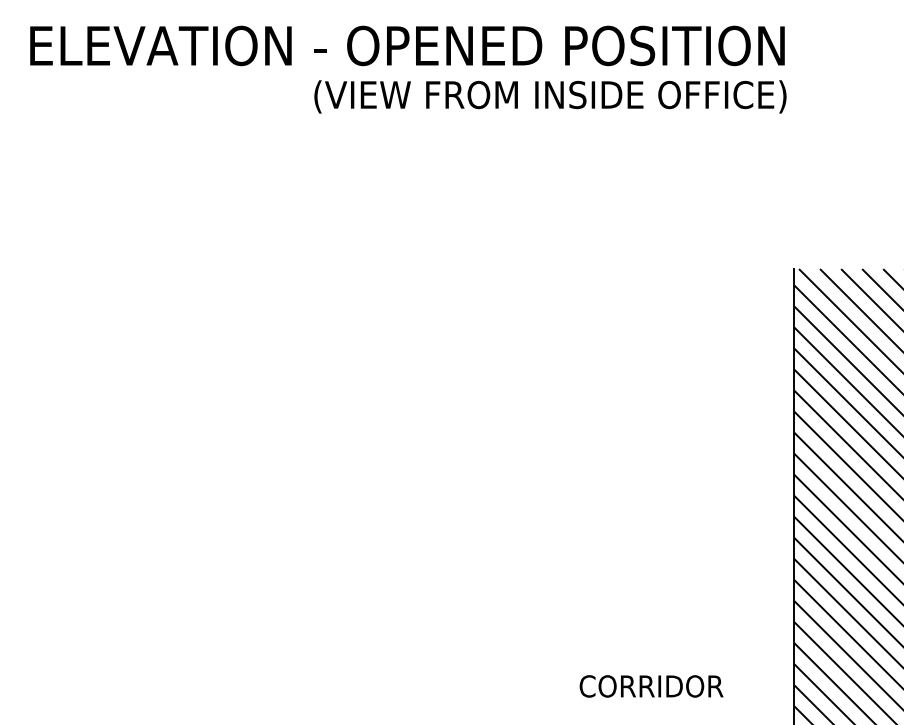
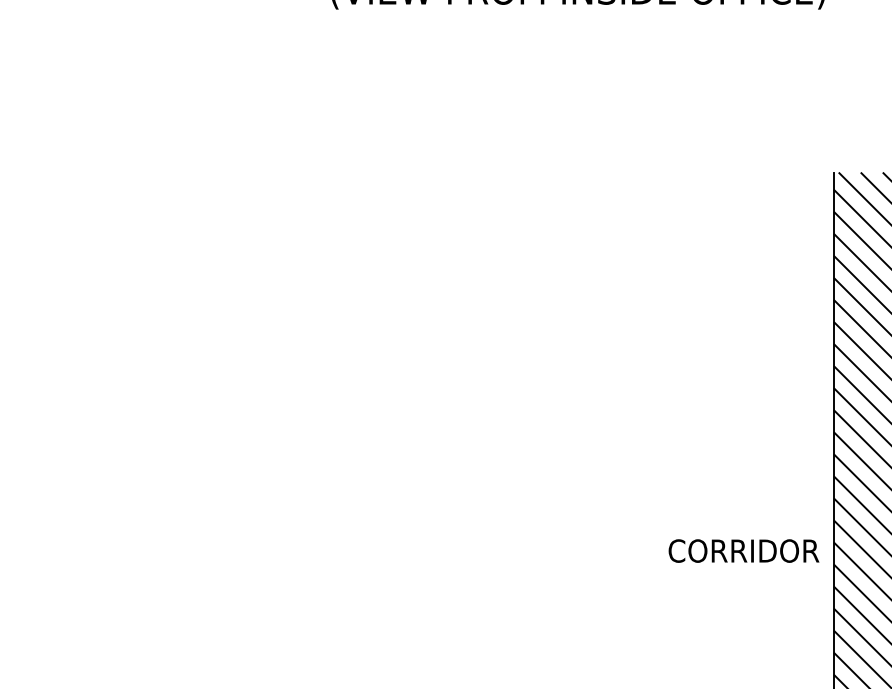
text: (651, 686) -> (743, 551), moved

